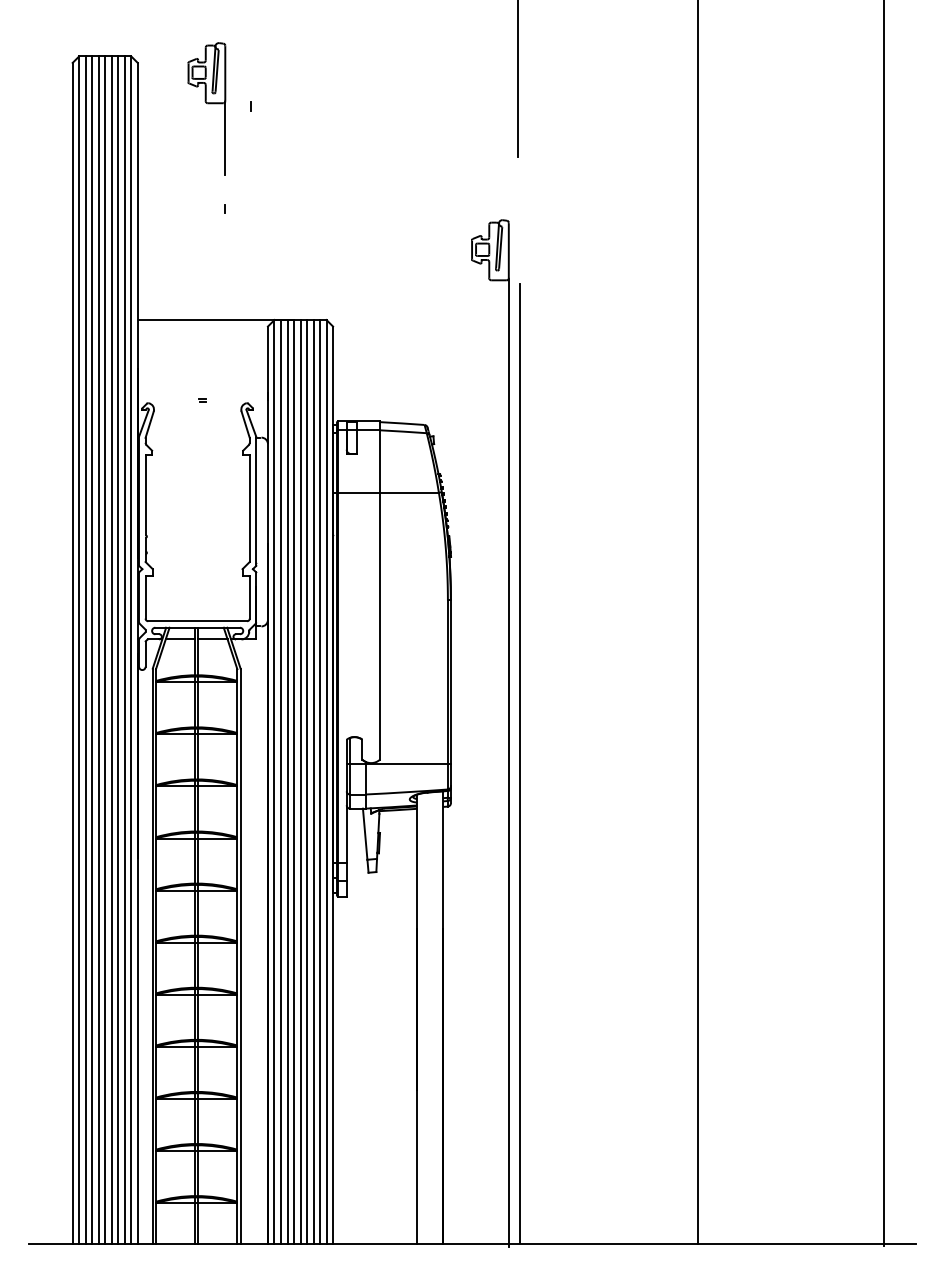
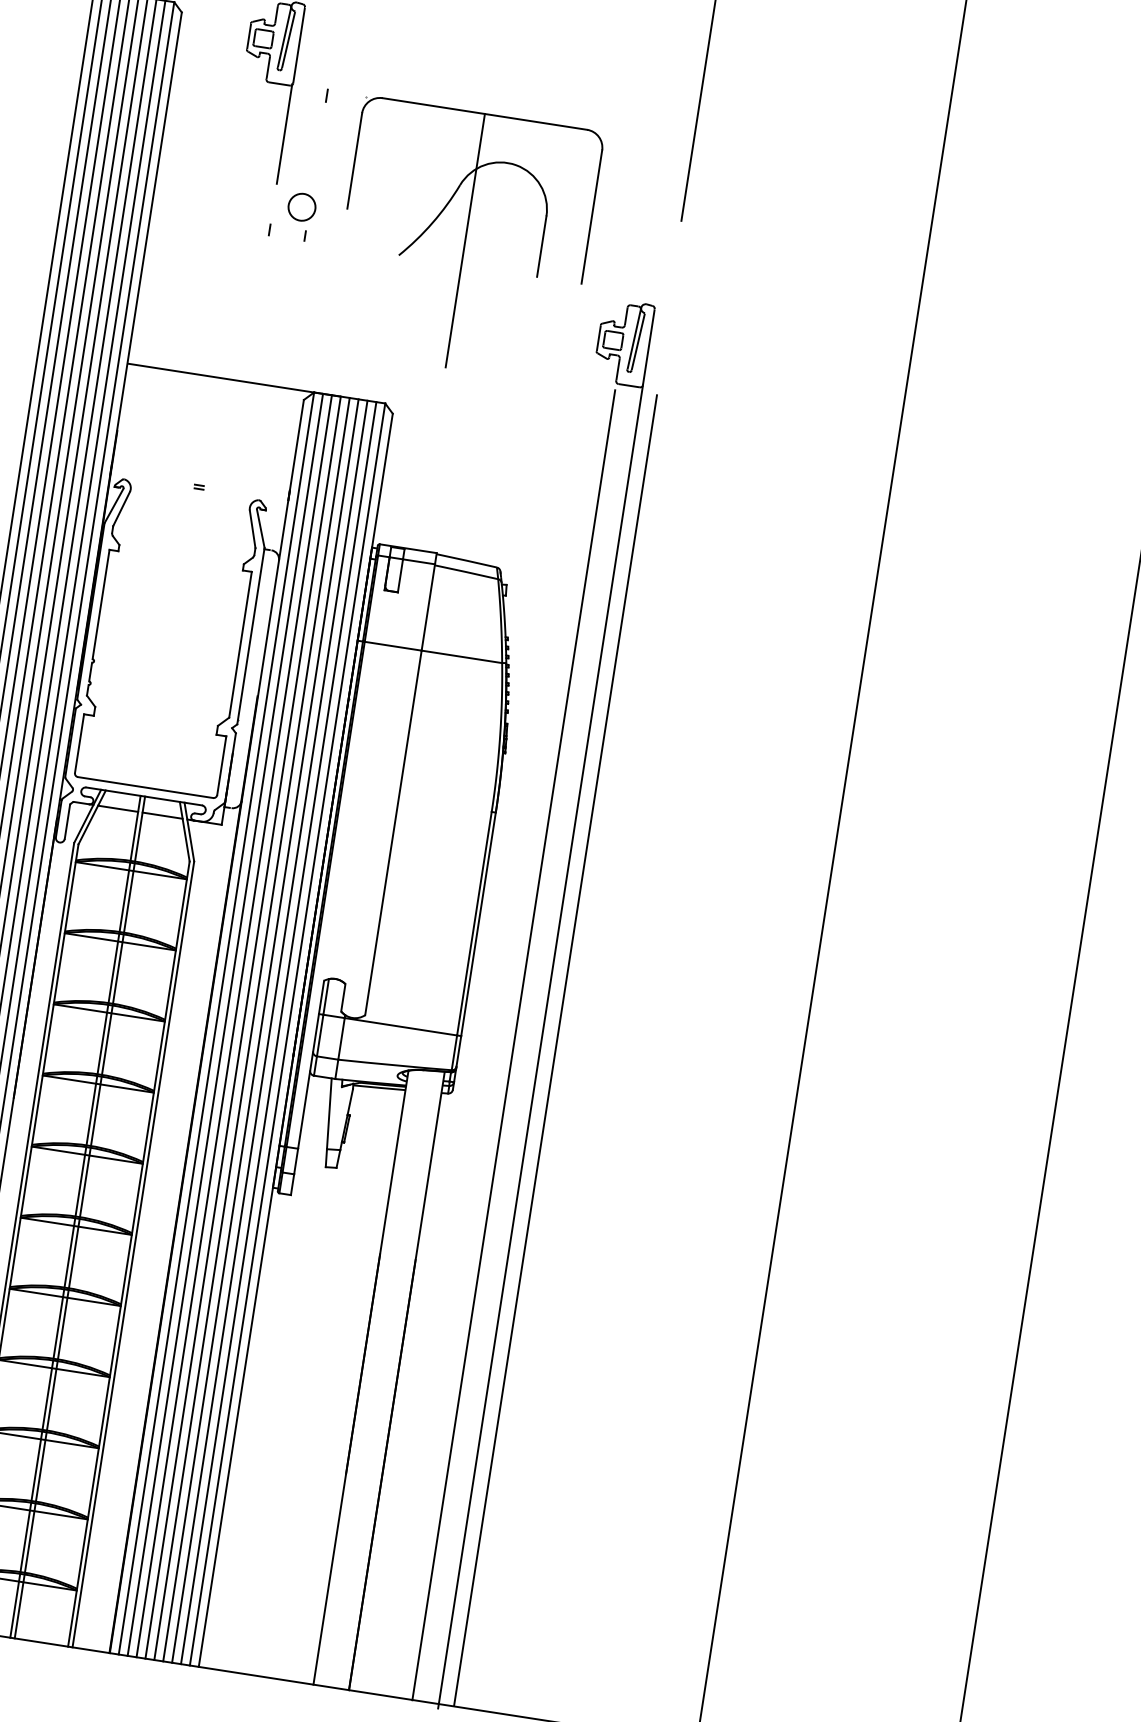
part: (365, 194) -> (464, 240), added
part: (244, 195) -> (299, 216), added
line: (489, 764) -> (513, 1044), added

